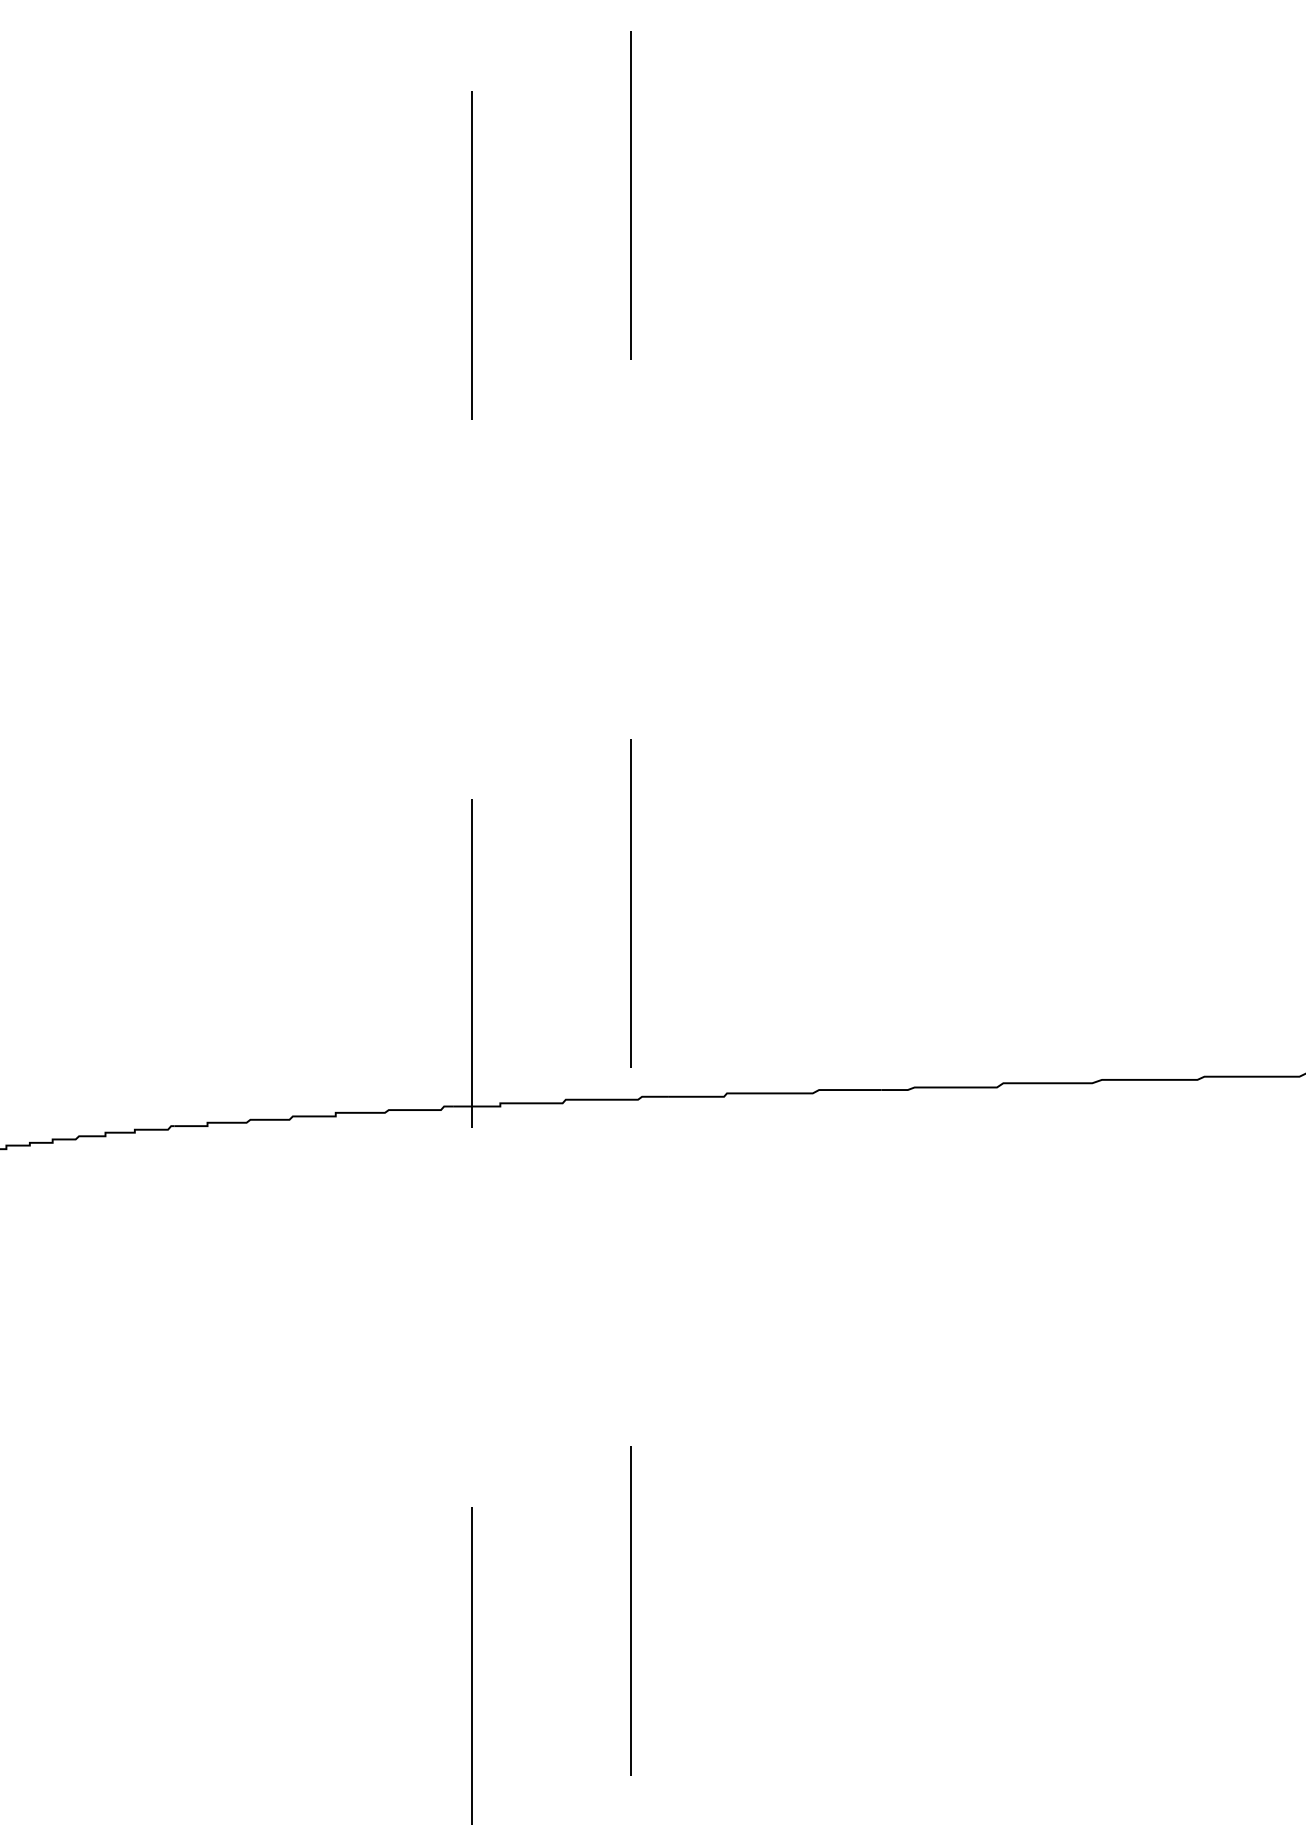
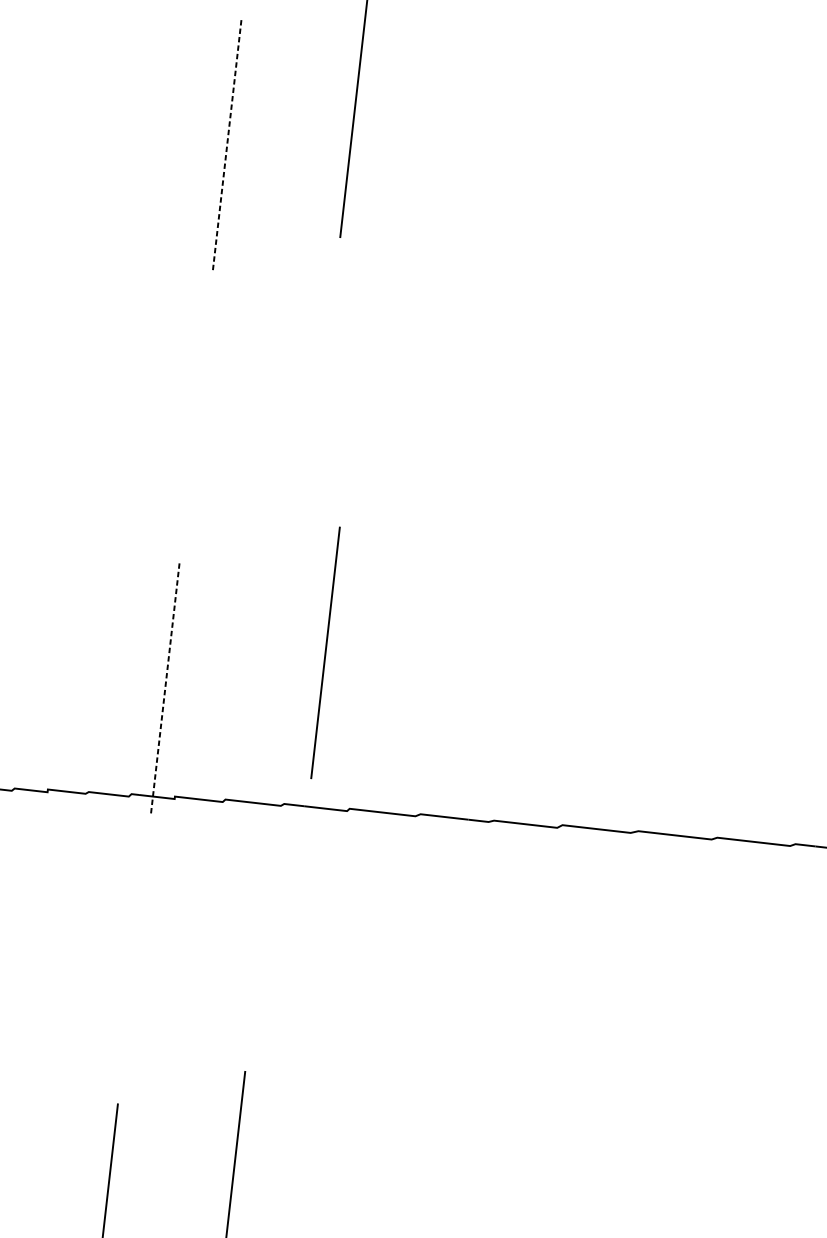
line: (472, 255) -> (227, 143), solid -> dashed
line: (630, 903) -> (325, 653), moved
line: (472, 963) -> (165, 686), solid -> dashed

